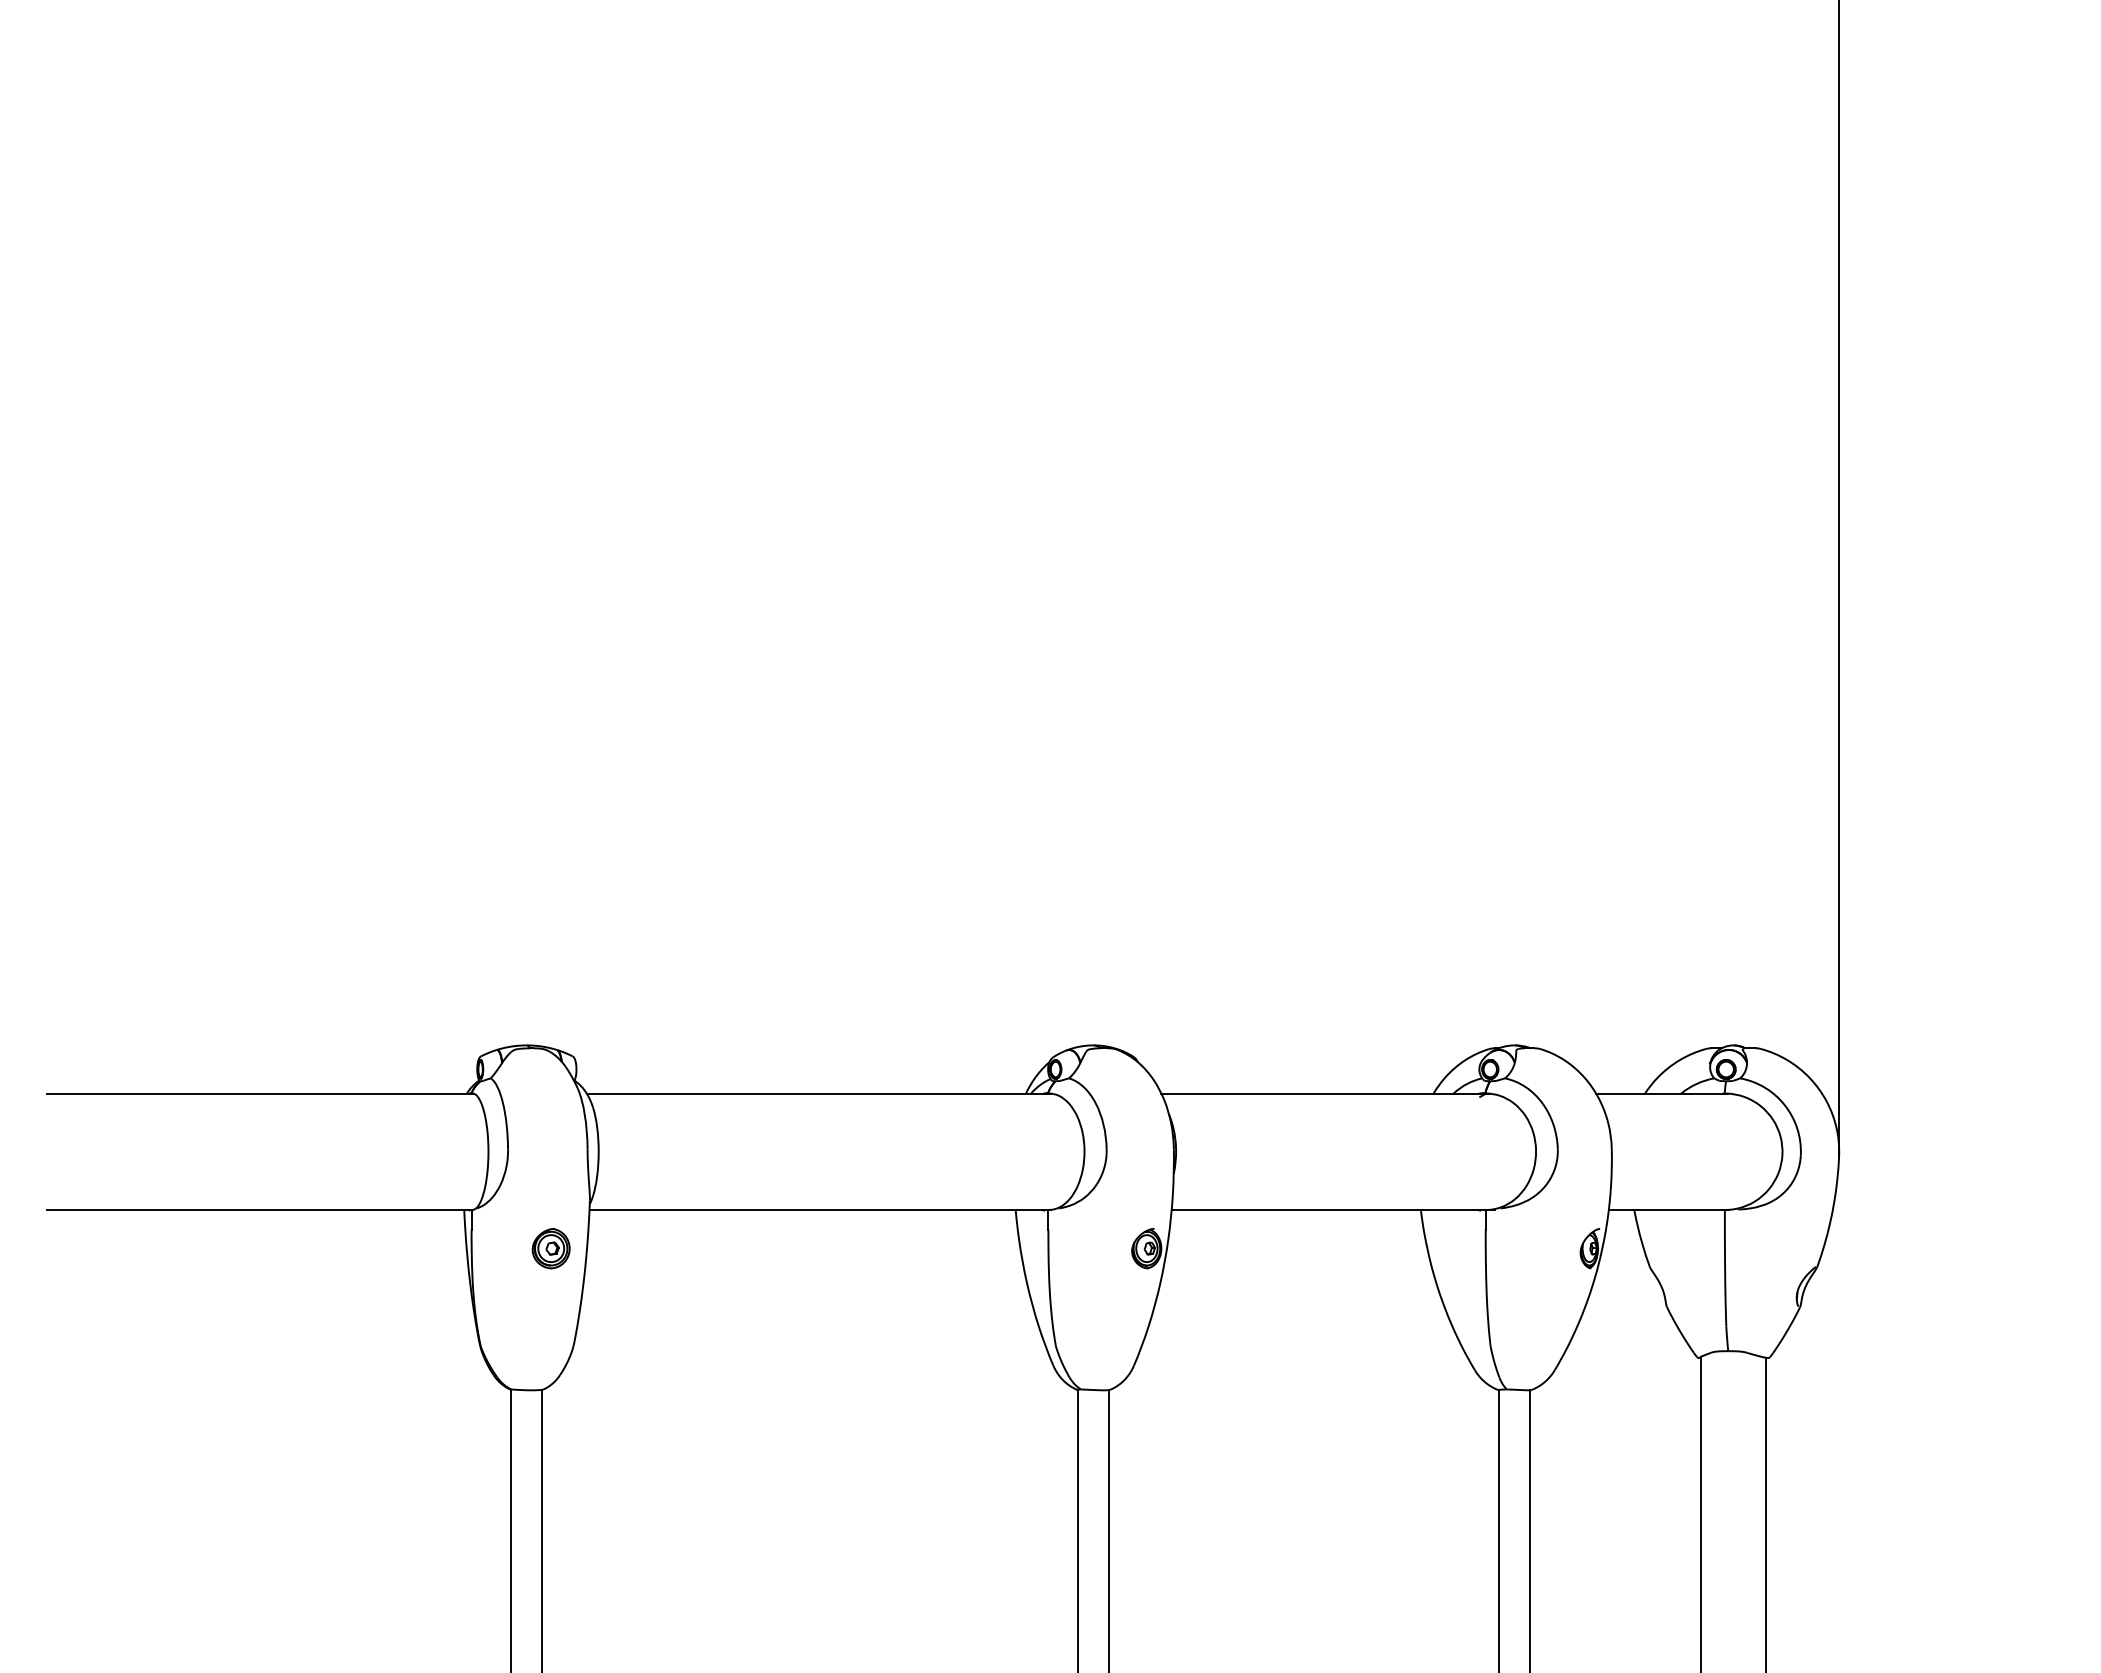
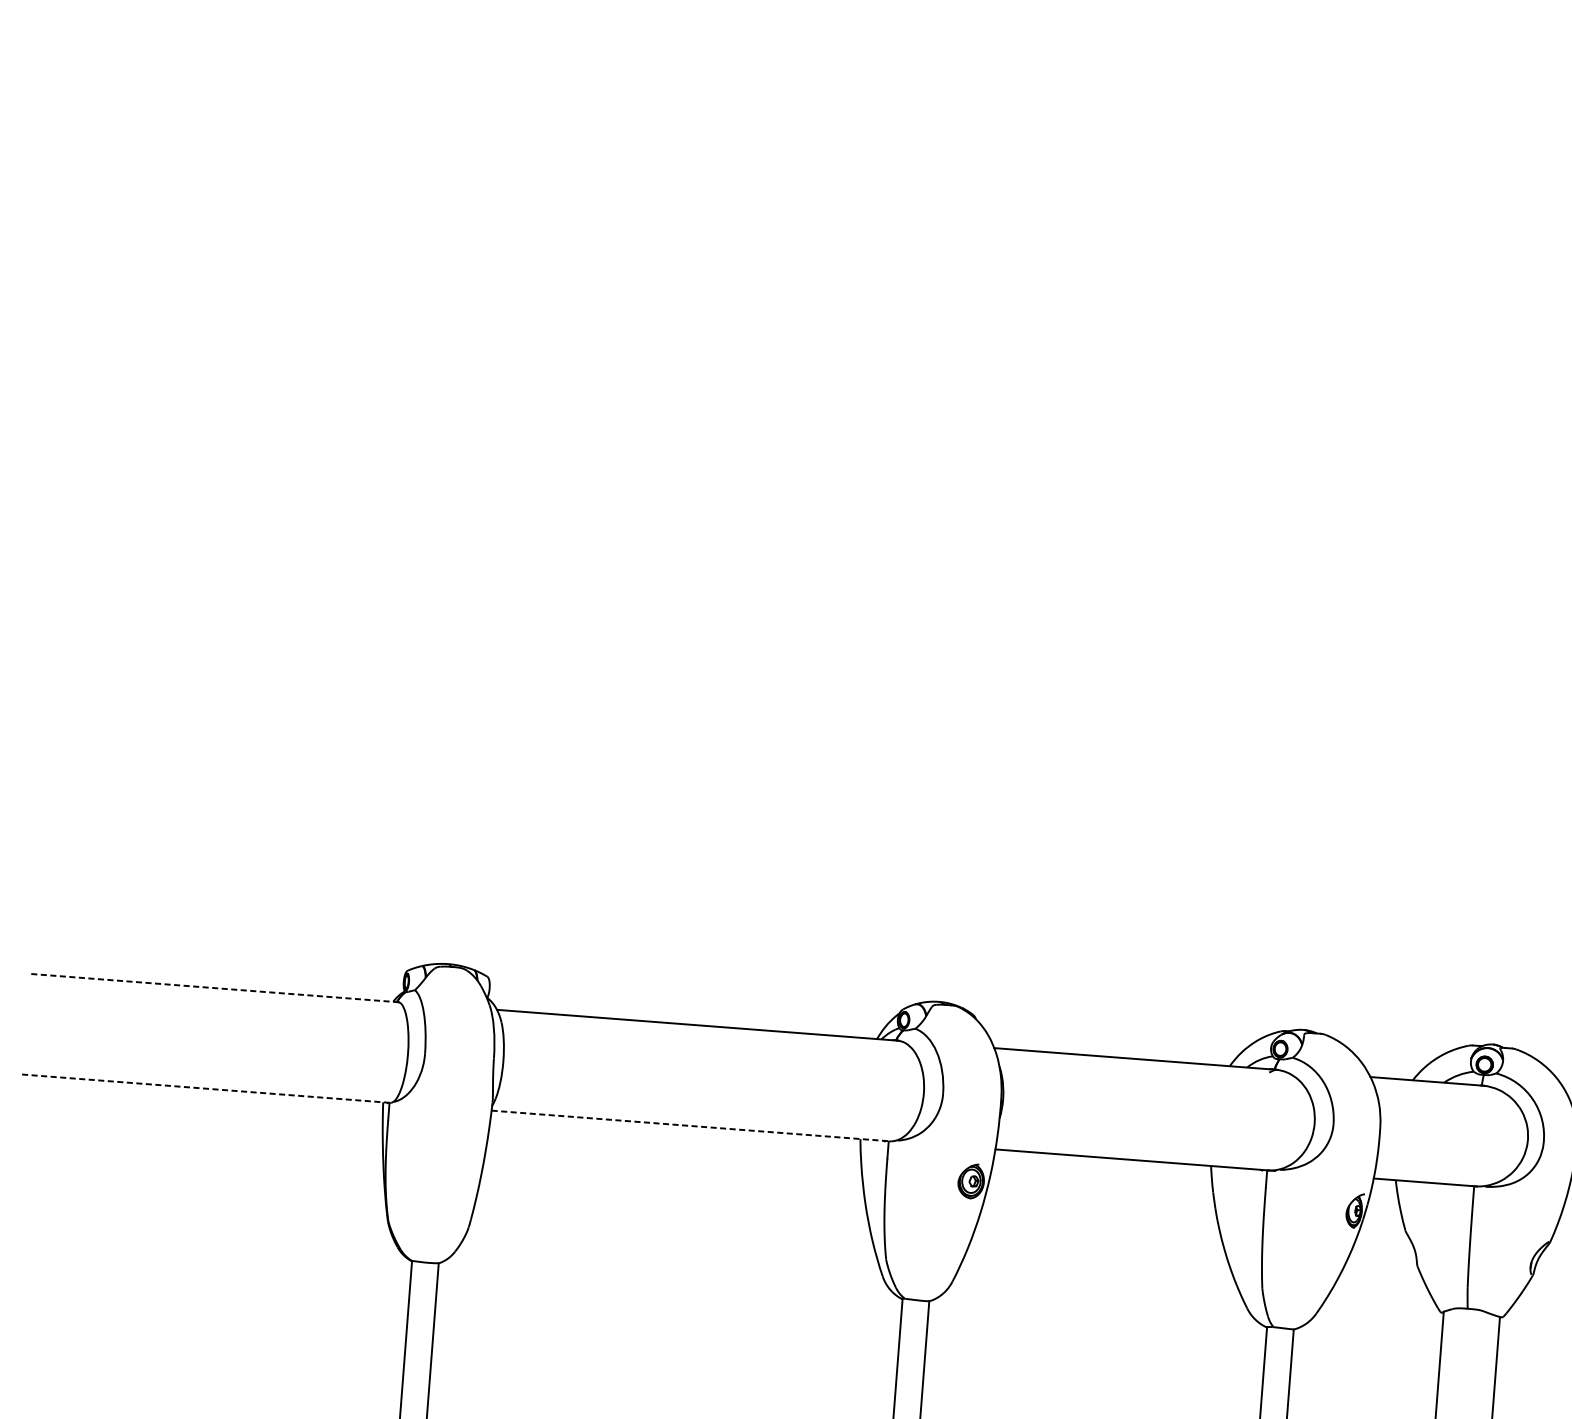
line: (259, 1093) -> (213, 987), solid -> dashed
line: (260, 1209) -> (206, 1088), solid -> dashed
line: (820, 1209) -> (691, 1125), solid -> dashed
part: (550, 1248) -> (455, 1141), removed

